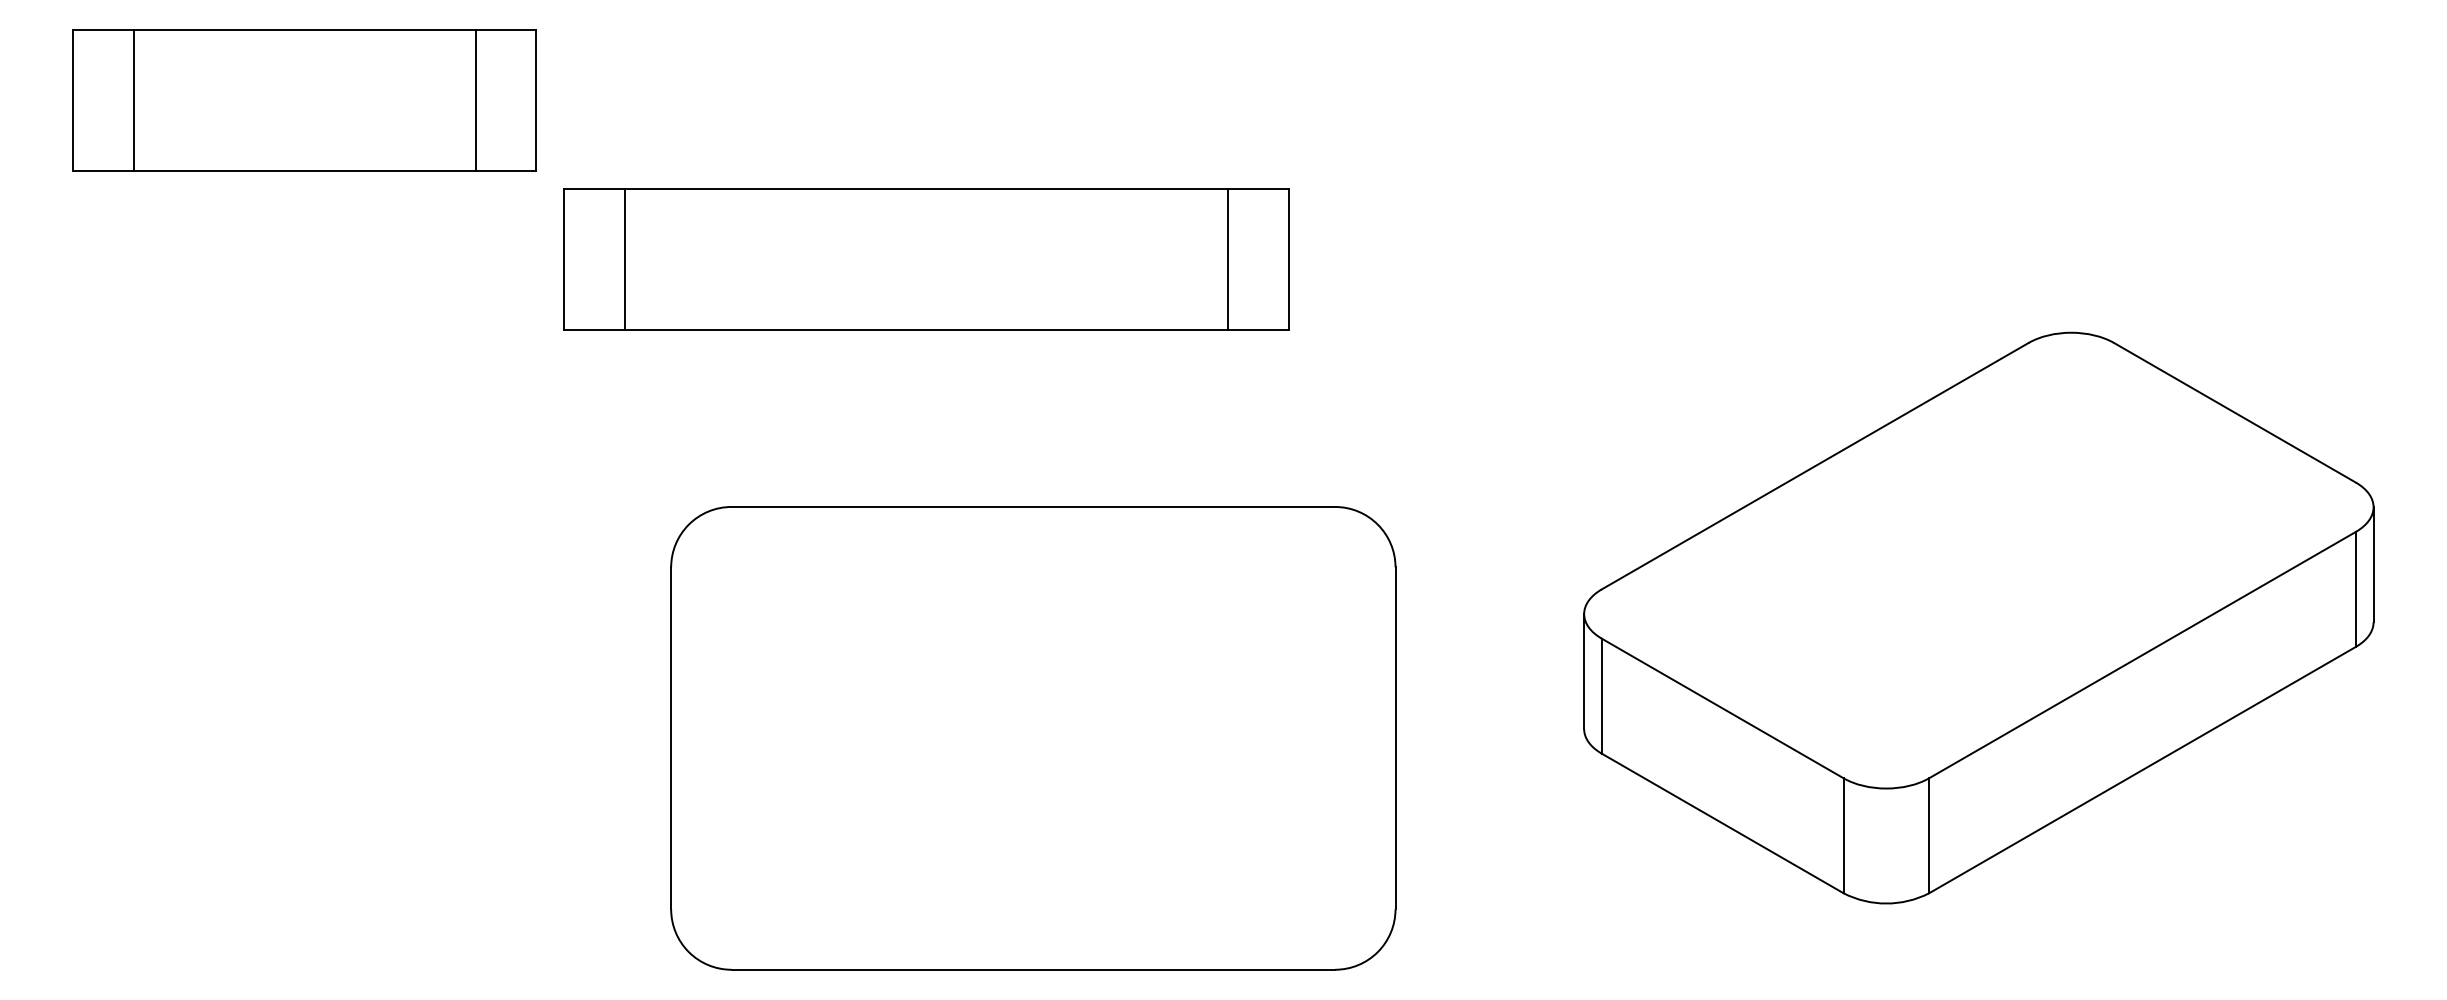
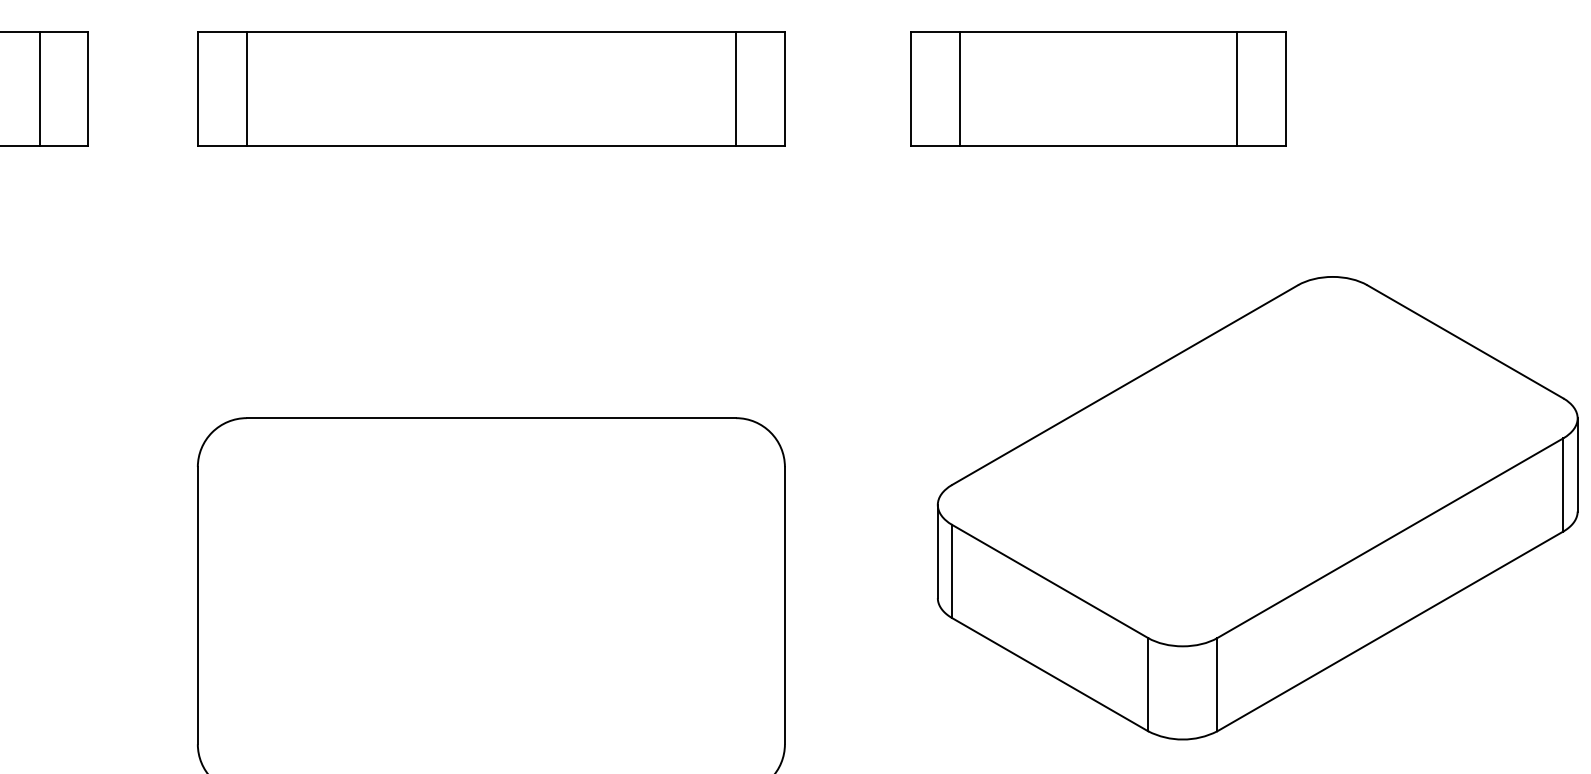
part: (1782, 100) -> (1098, 88), added
part: (926, 259) -> (491, 88), moved

